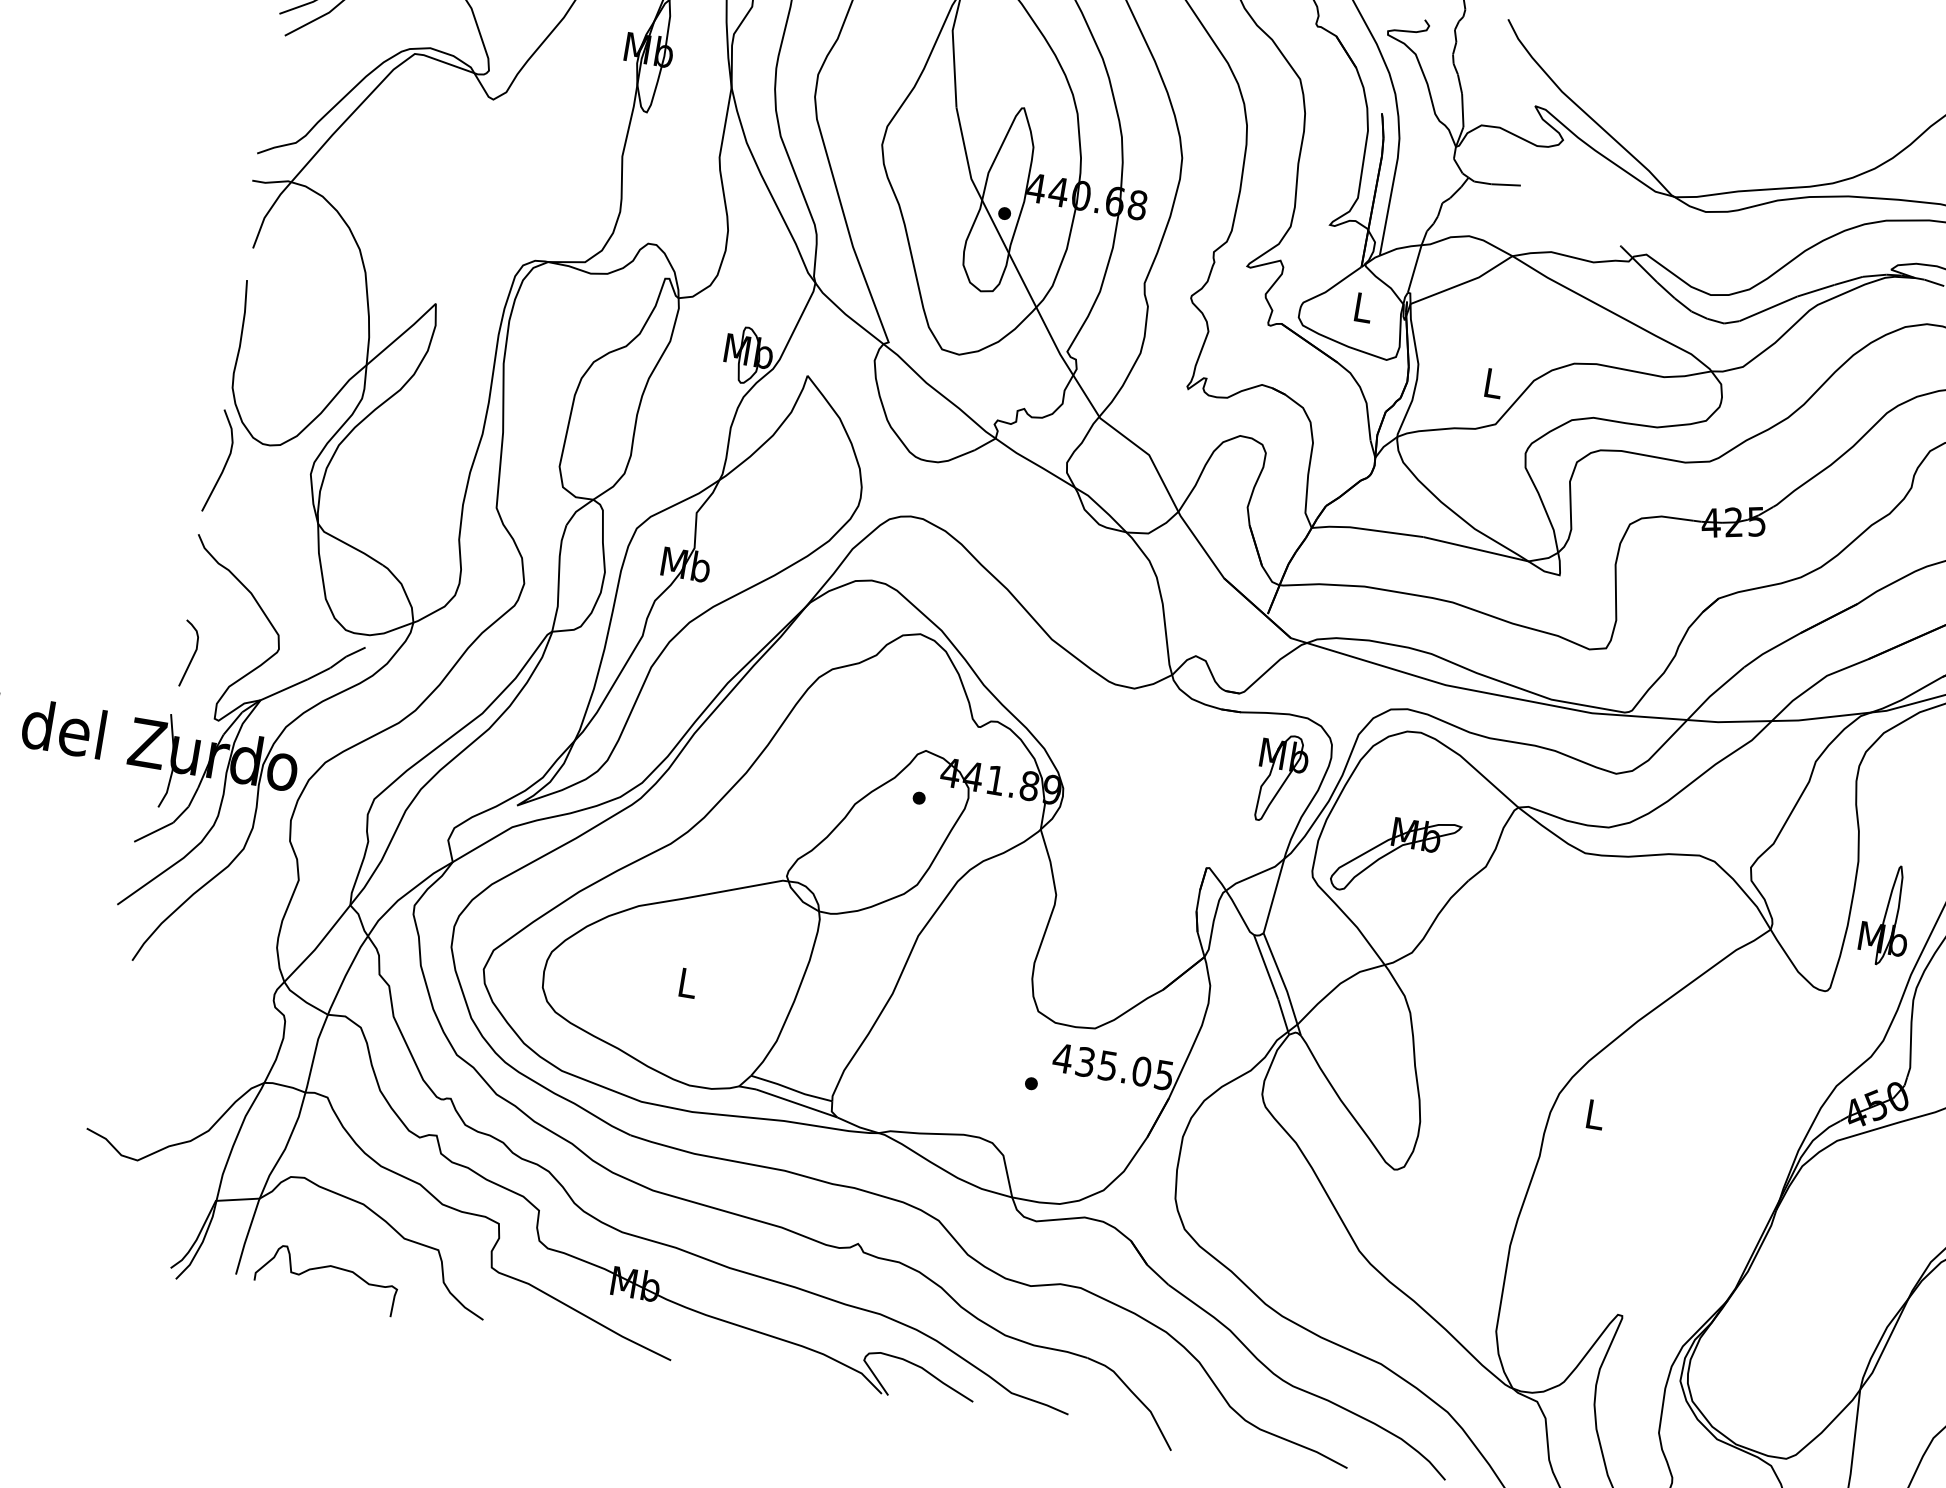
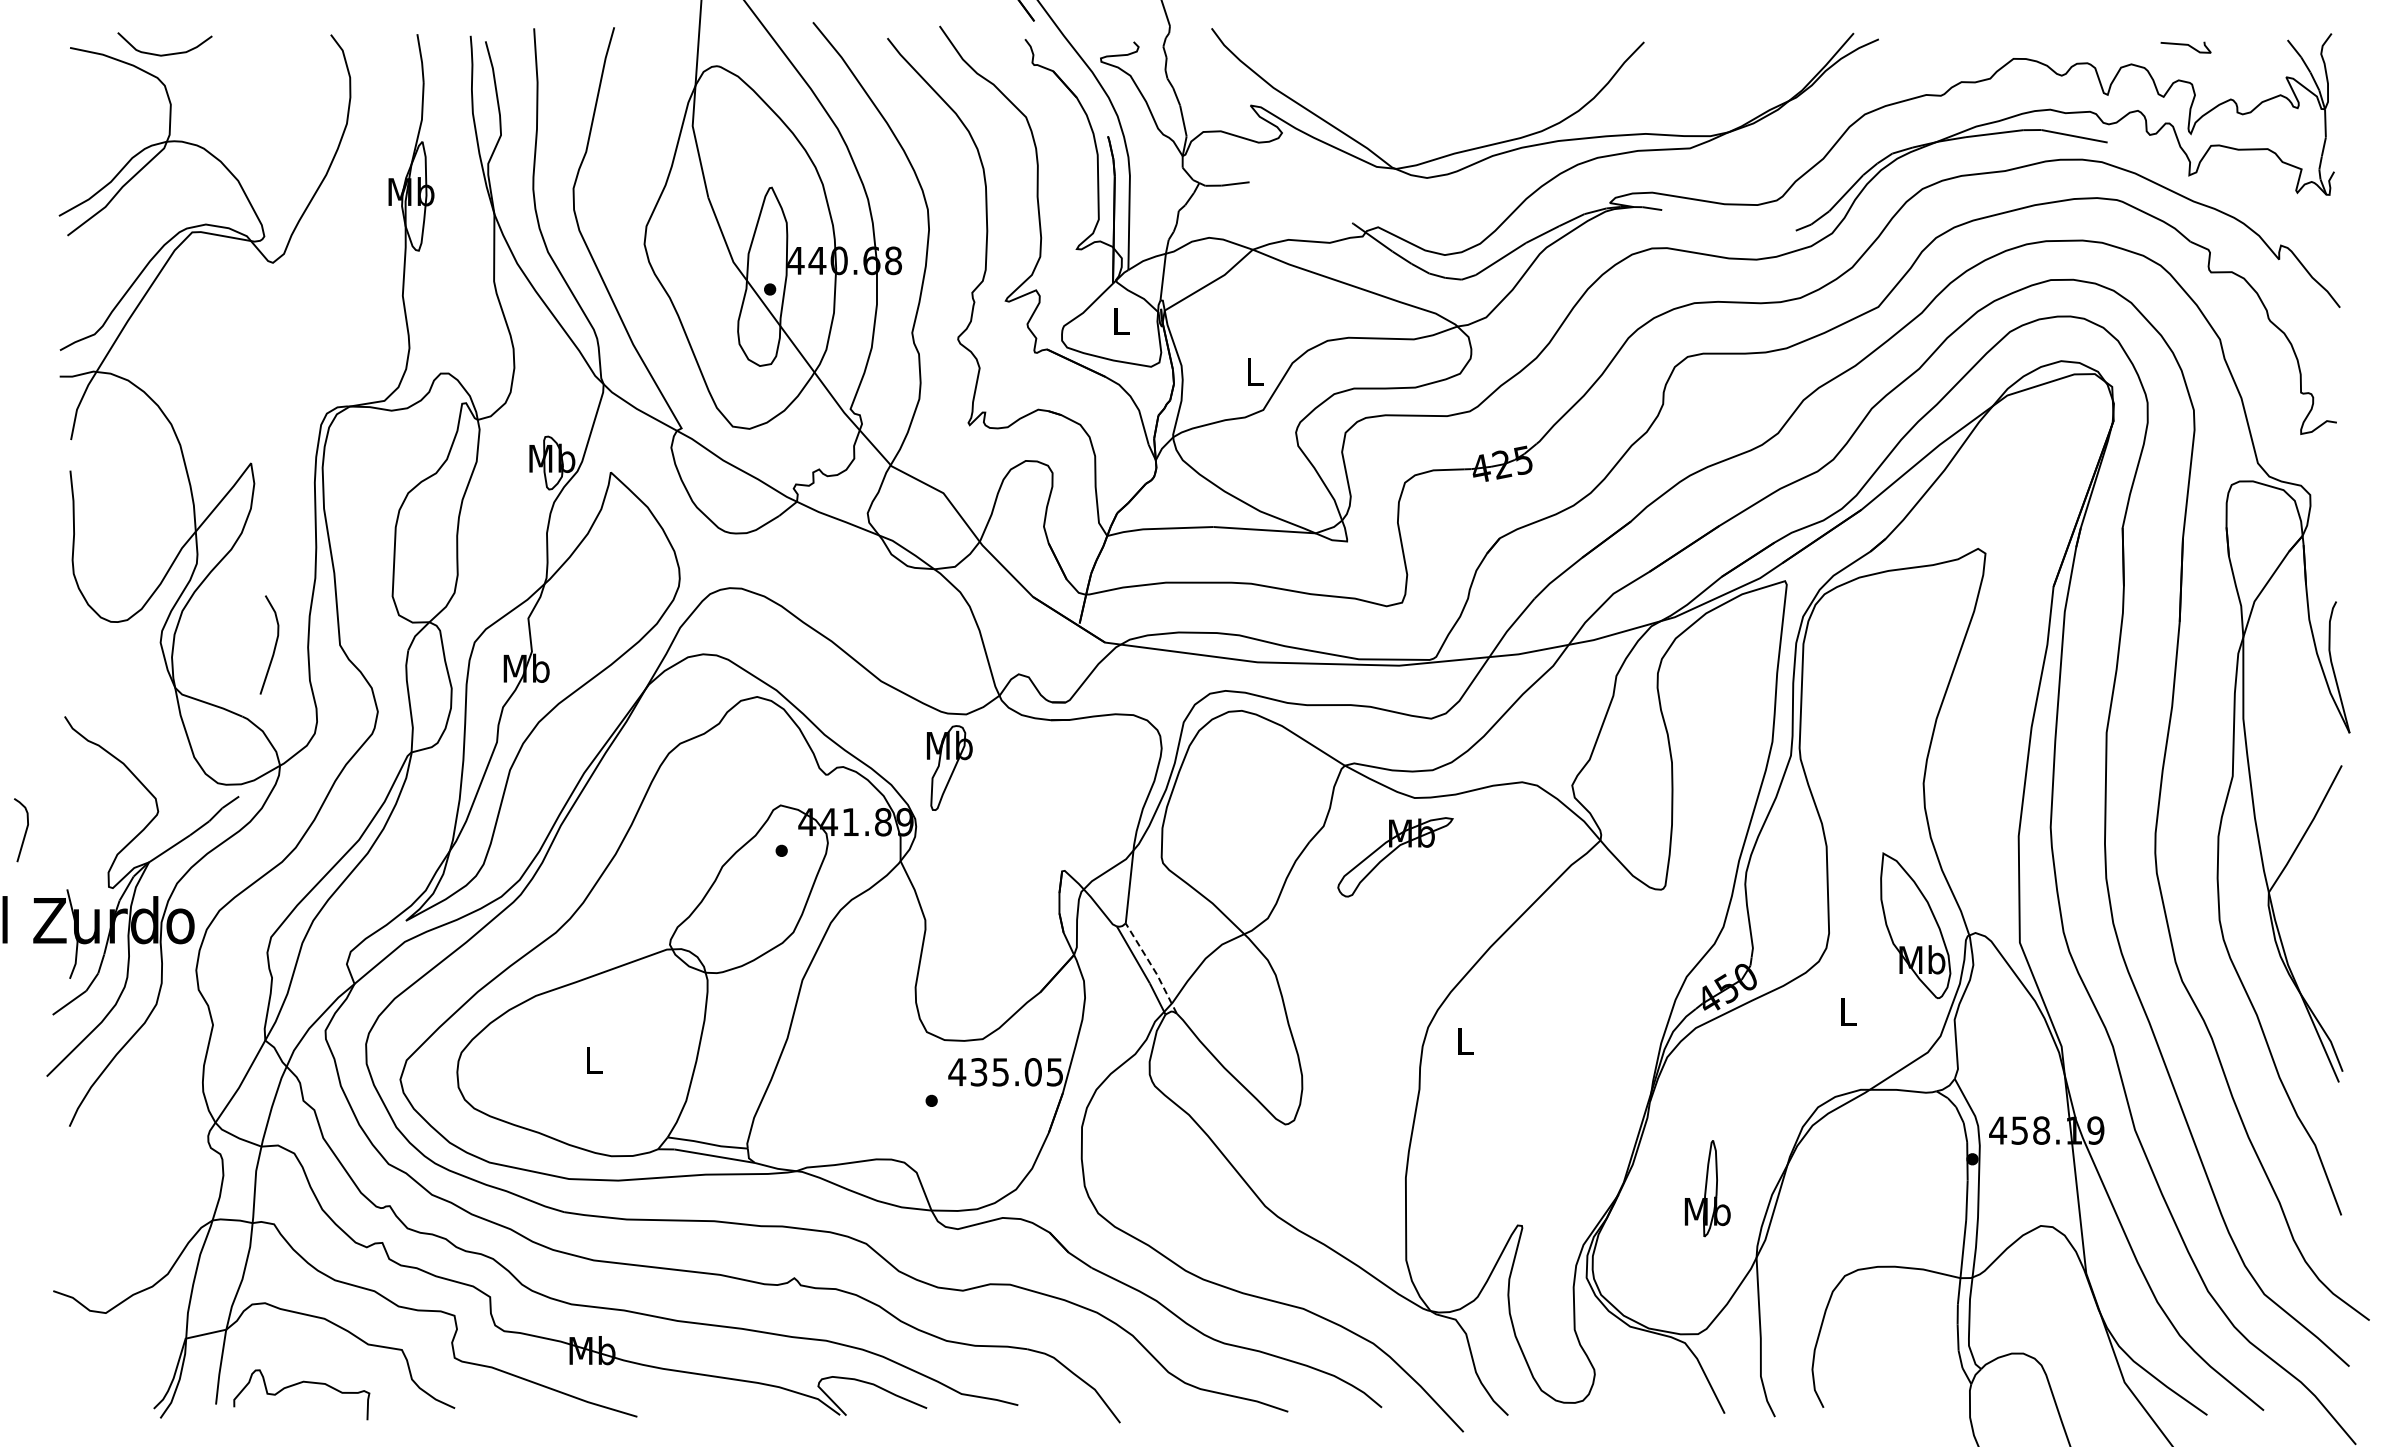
curve: (225, 462) -> (274, 645), moved
curve: (192, 654) -> (25, 830), moved
part: (1280, 778) -> (949, 767), moved
part: (1395, 857) -> (1395, 857), moved
part: (1887, 914) -> (1707, 1188), moved
line: (1283, 983) -> (1152, 967), solid -> dashed

